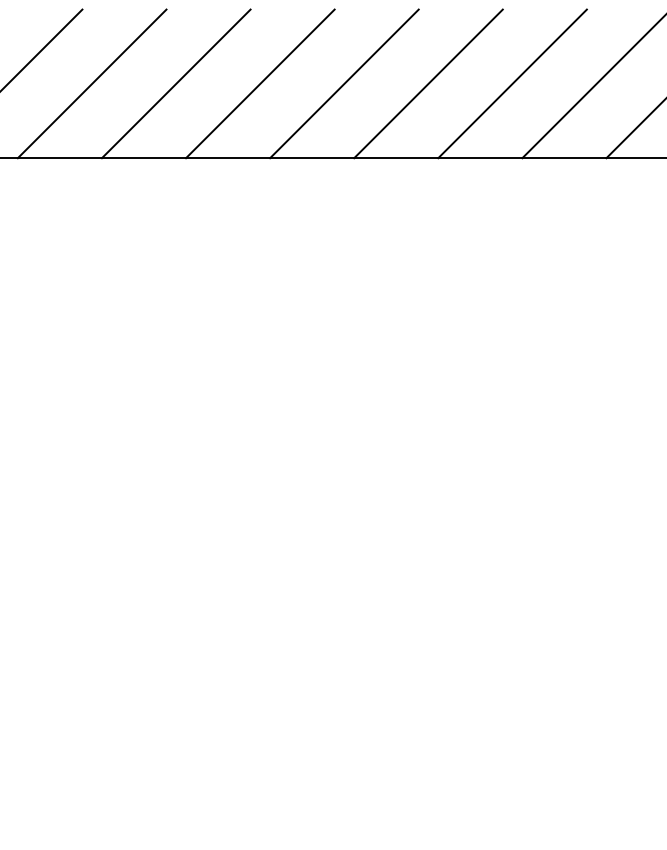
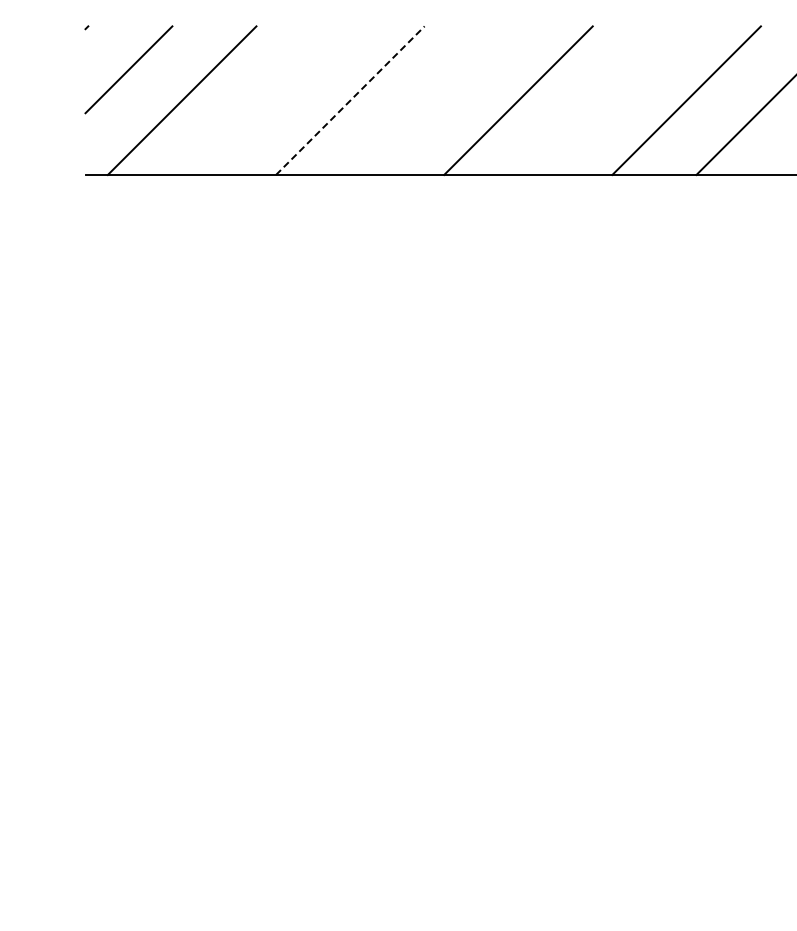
line: (175, 83) -> (265, 100), removed
line: (260, 83) -> (350, 100), solid -> dashed
line: (344, 83) -> (434, 100), removed
line: (512, 83) -> (602, 100), removed

